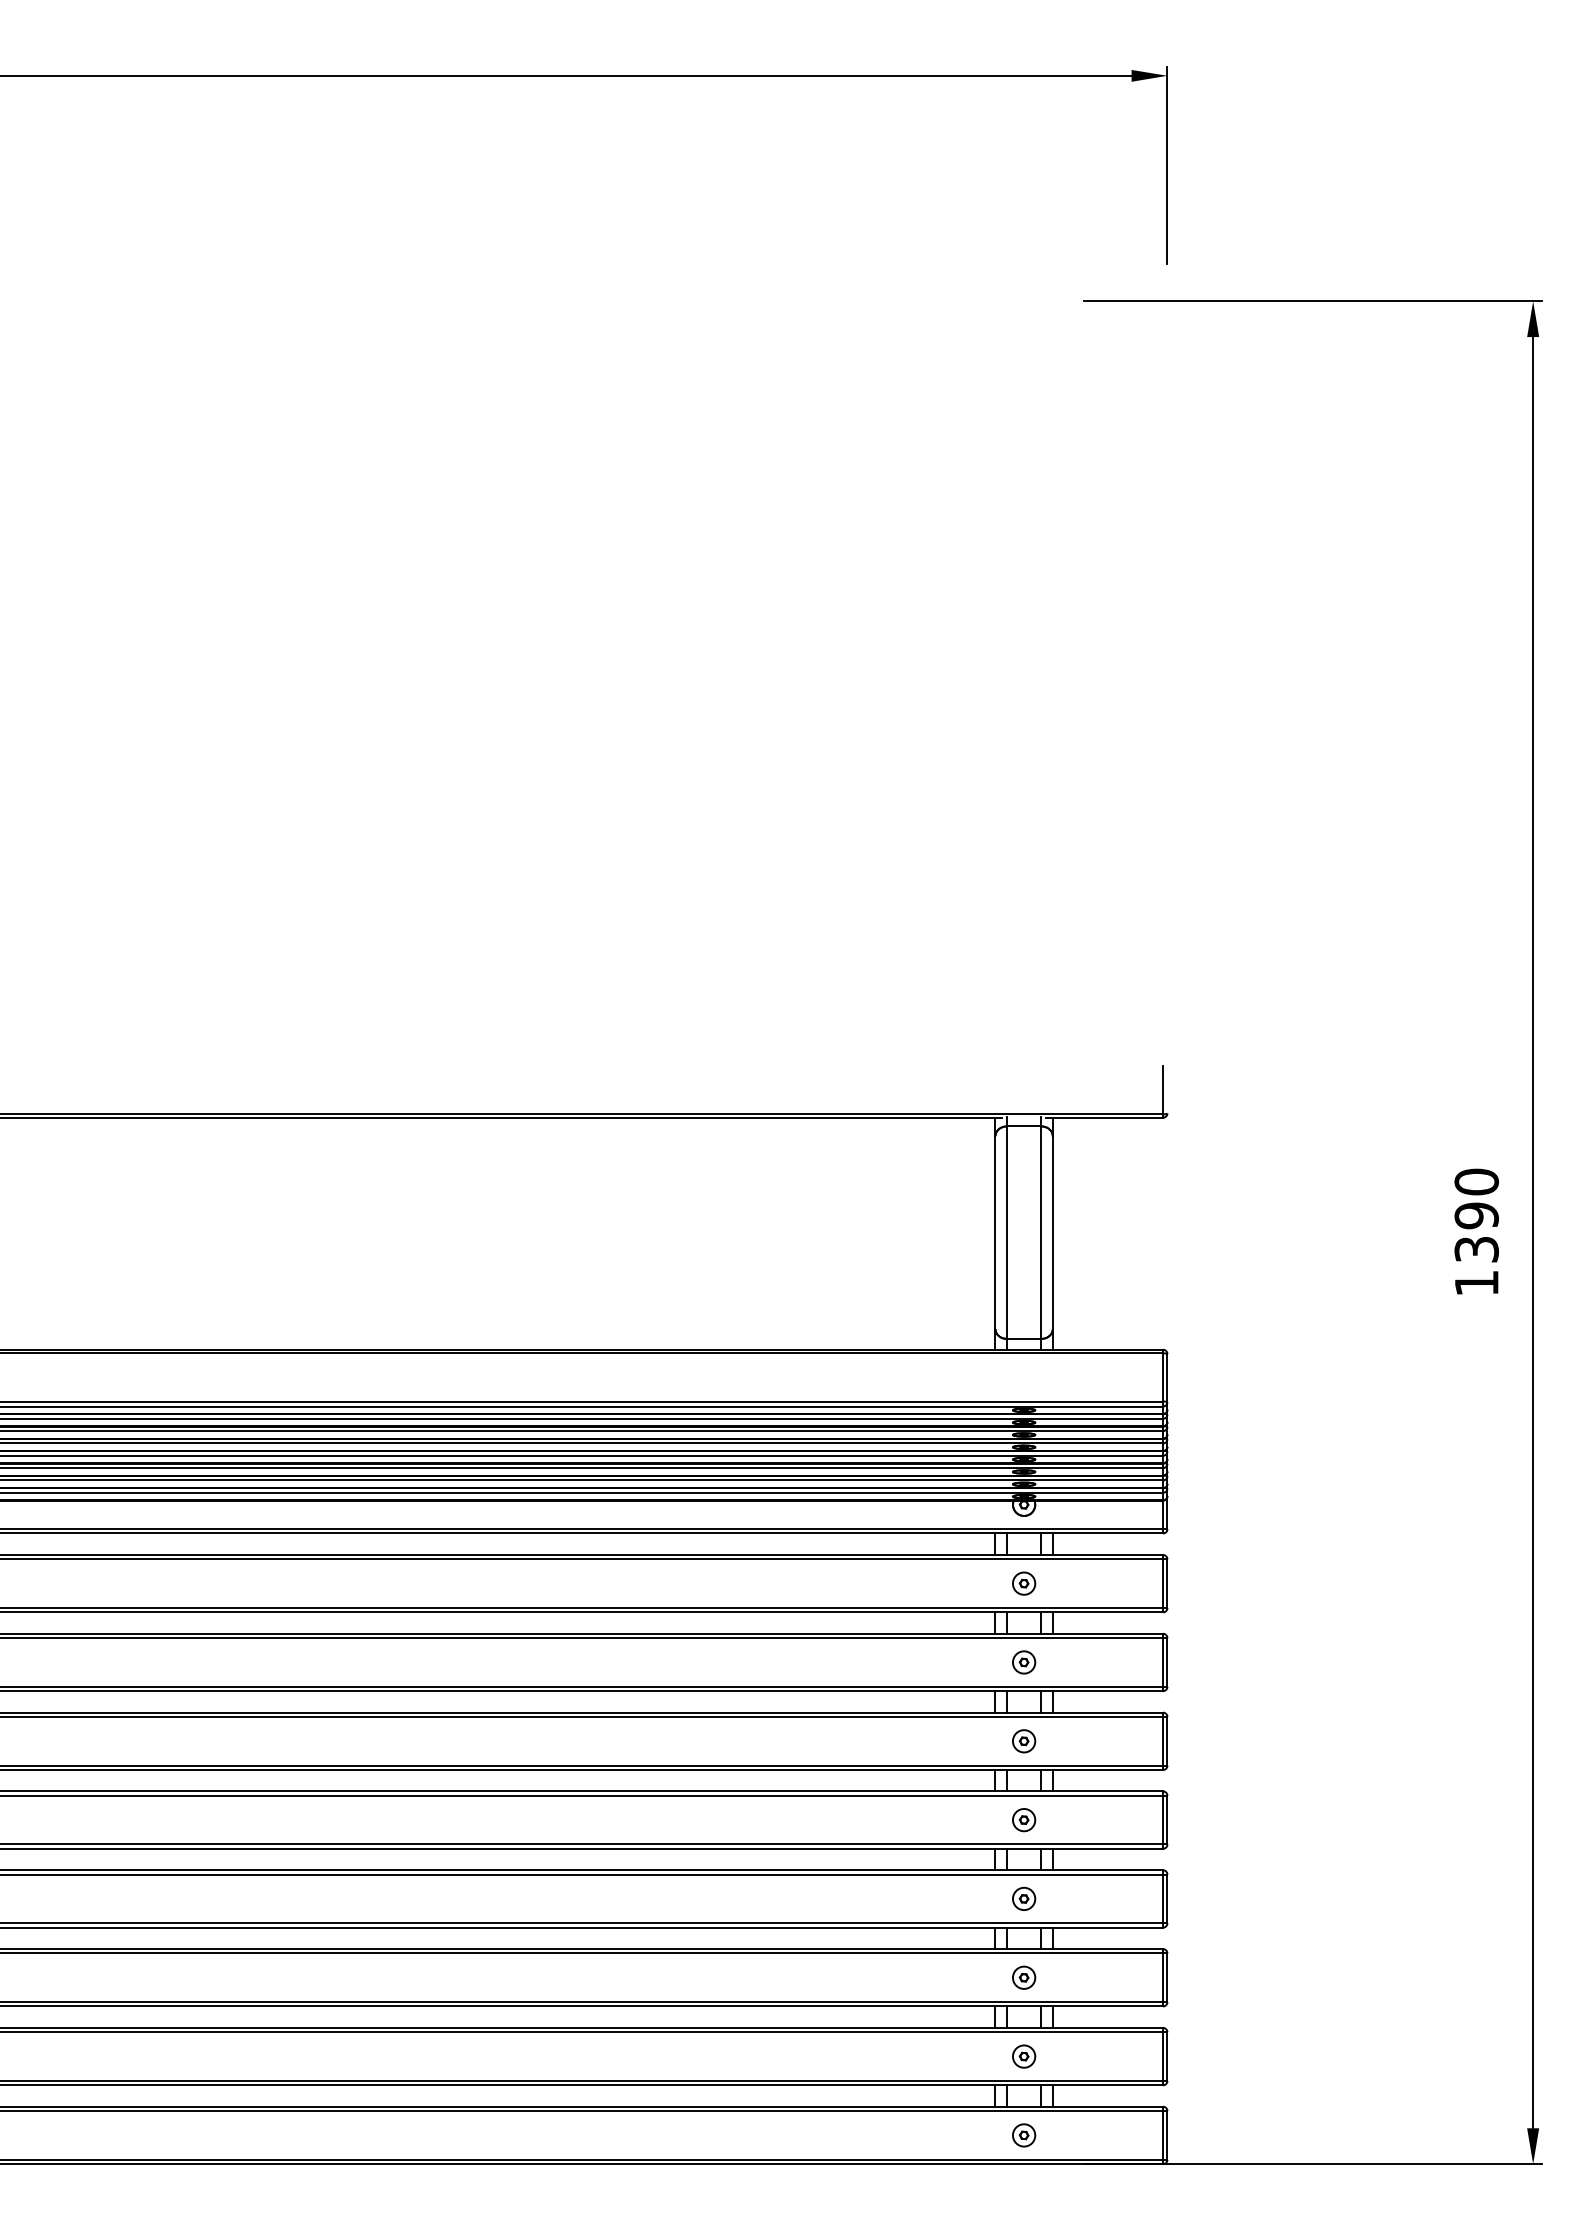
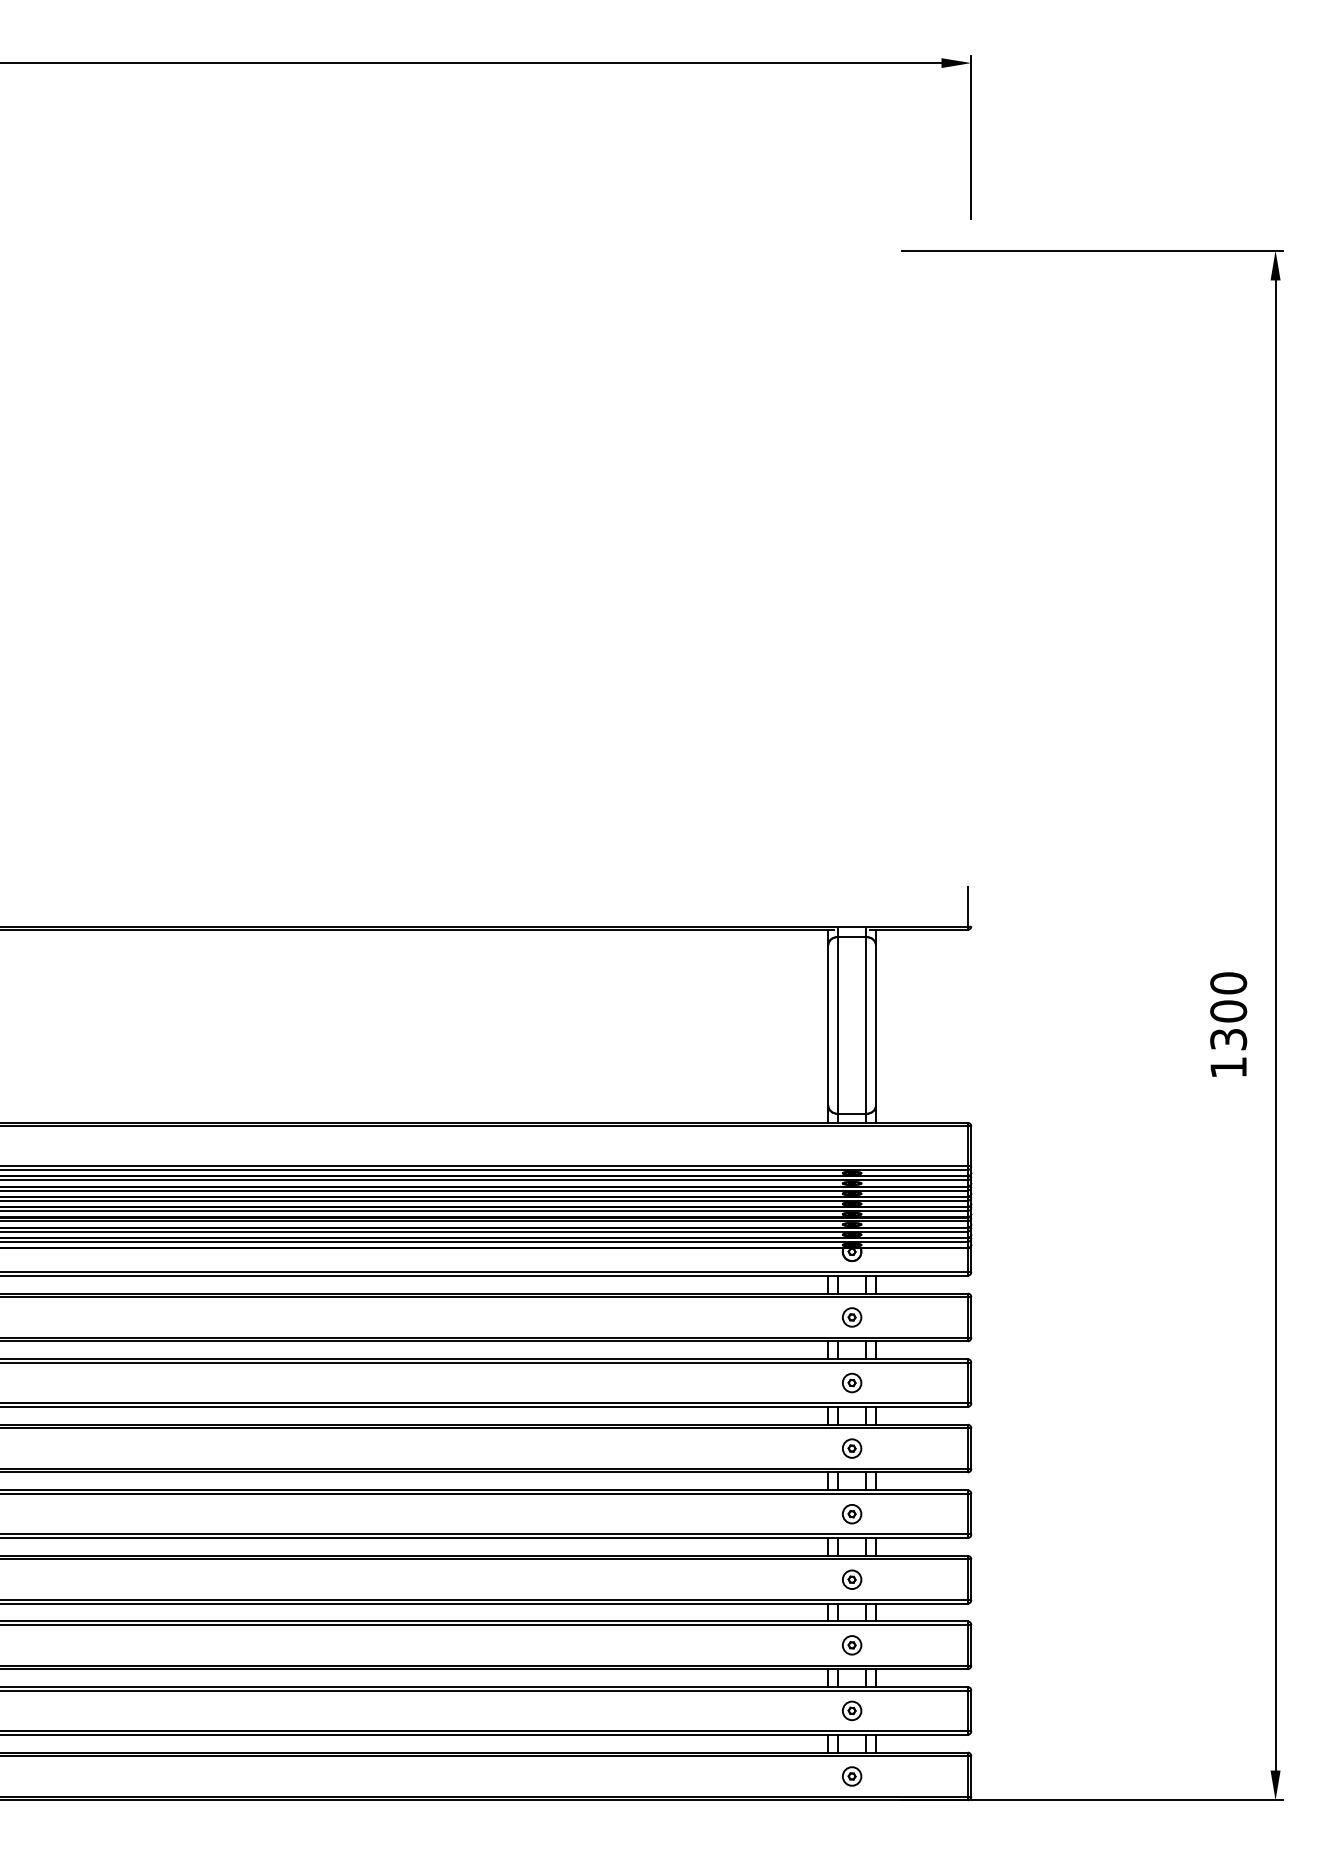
text: (1476, 1215) -> (1228, 1011), 1390 -> 1300

